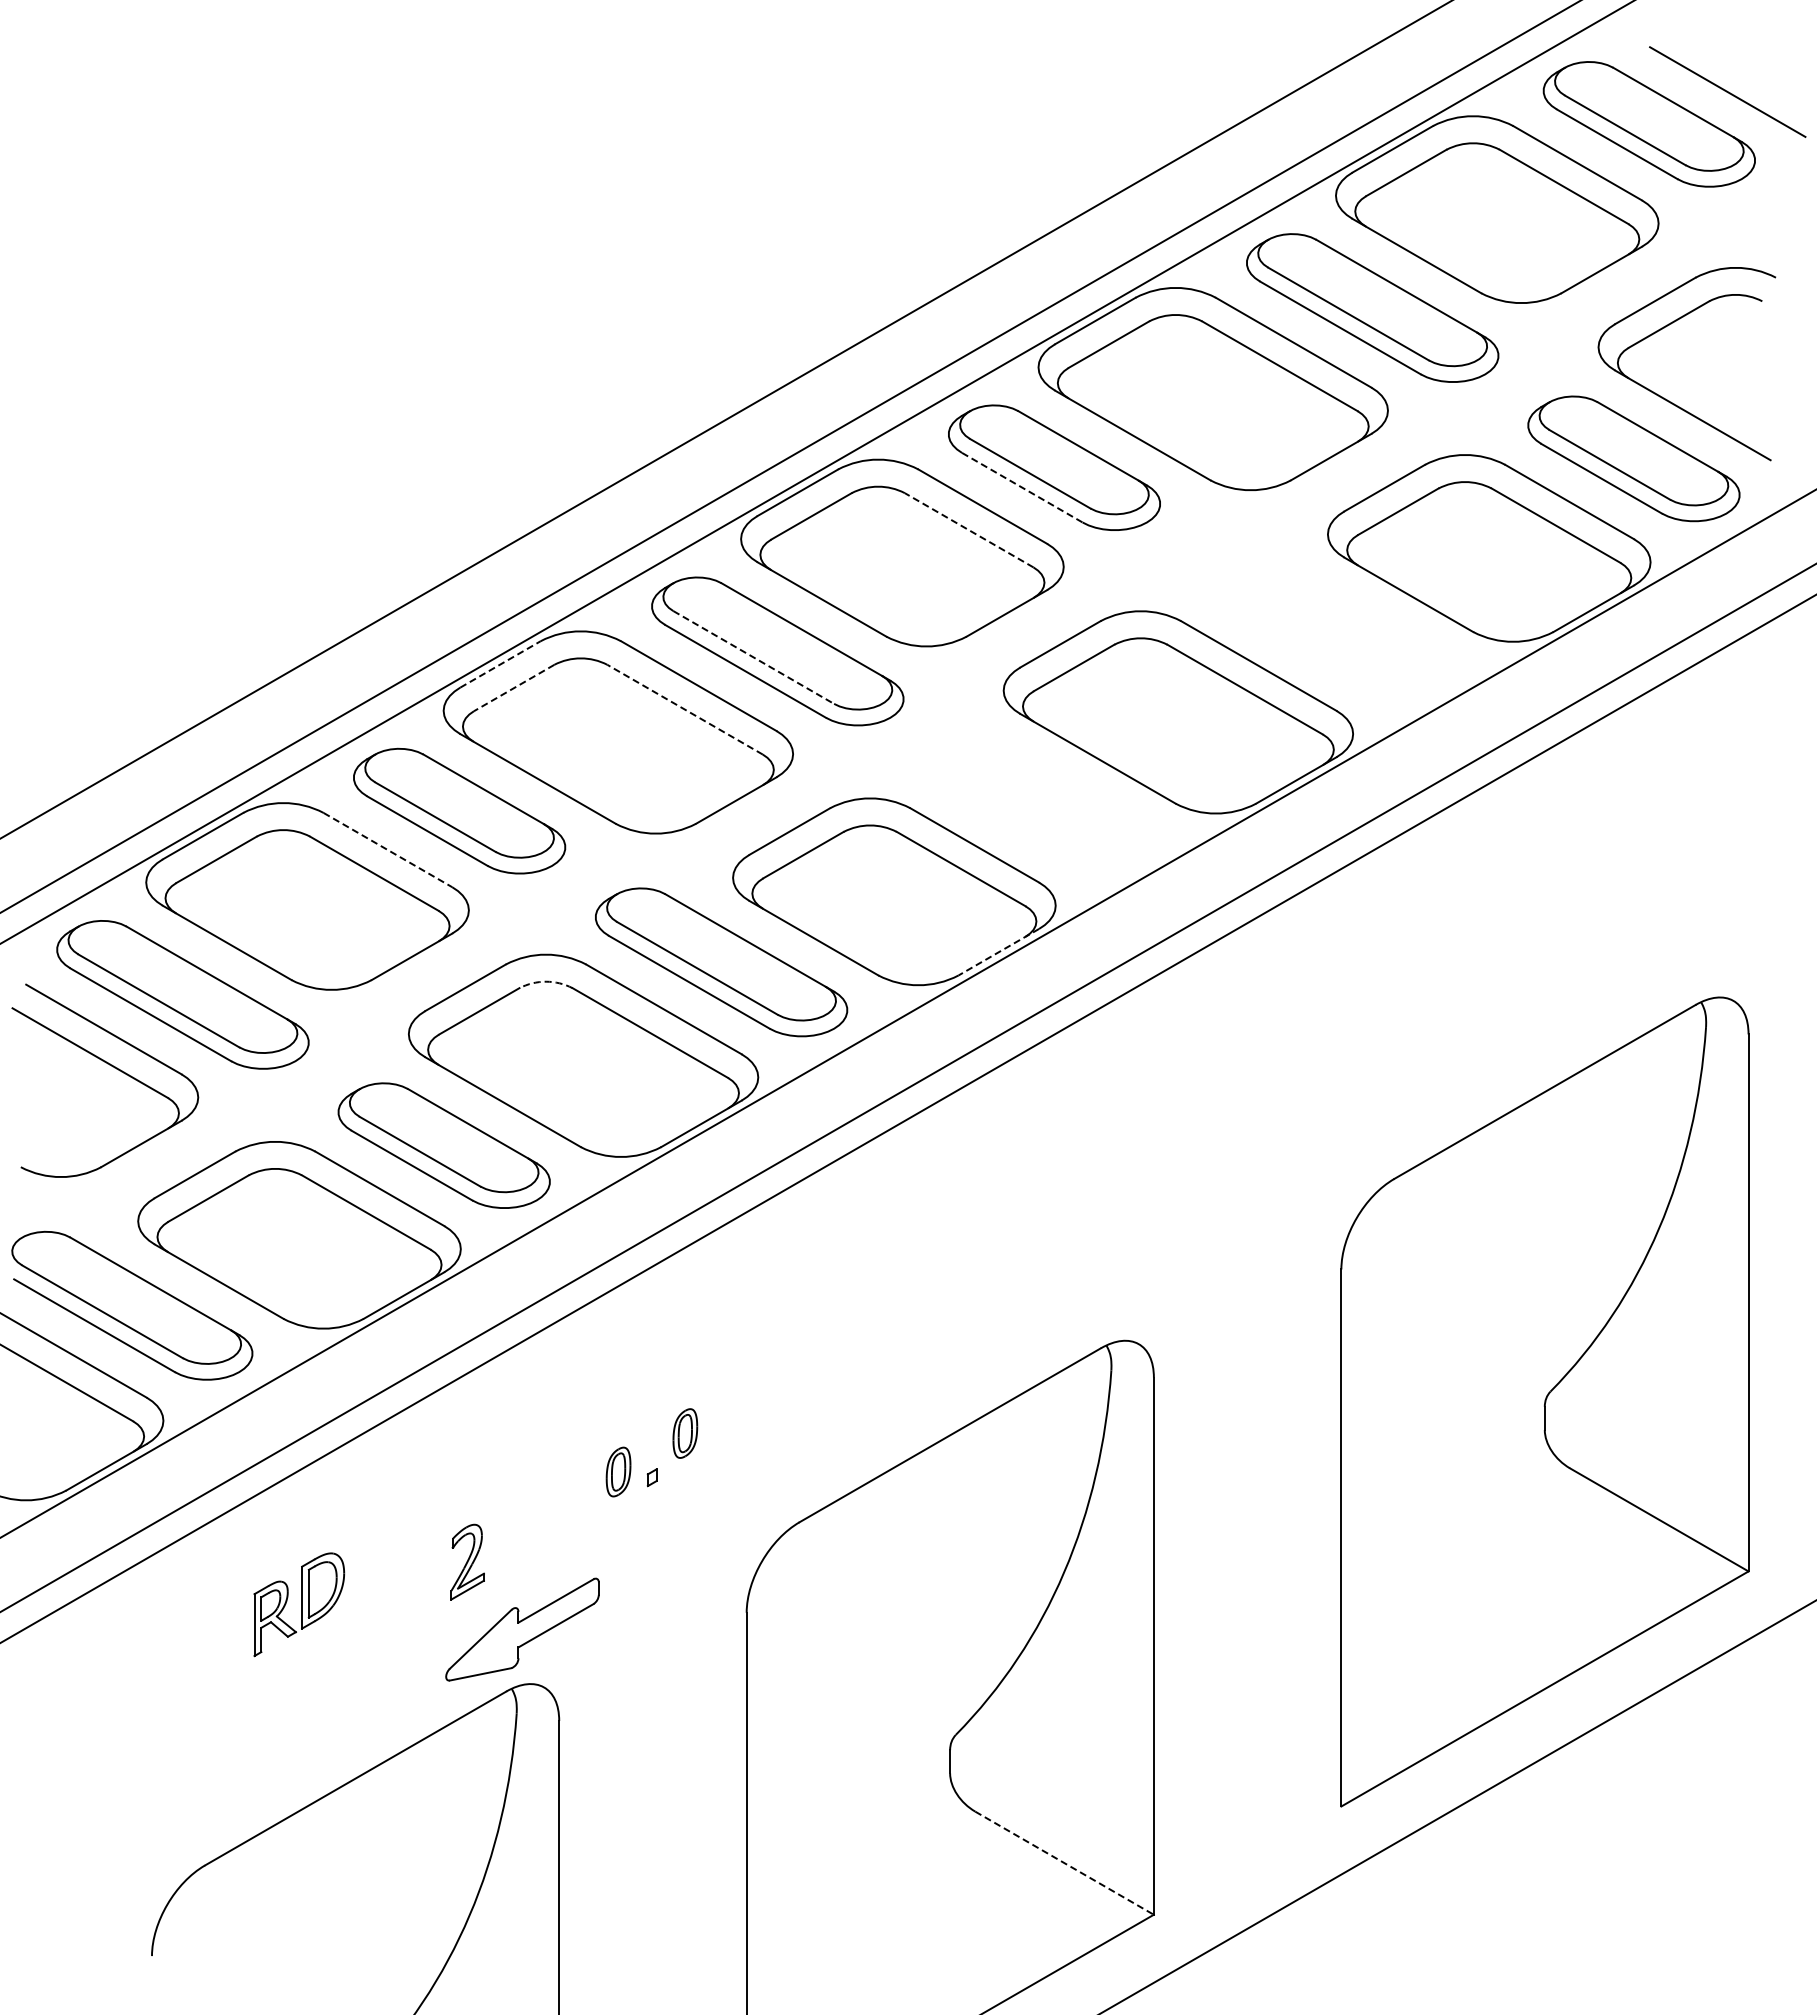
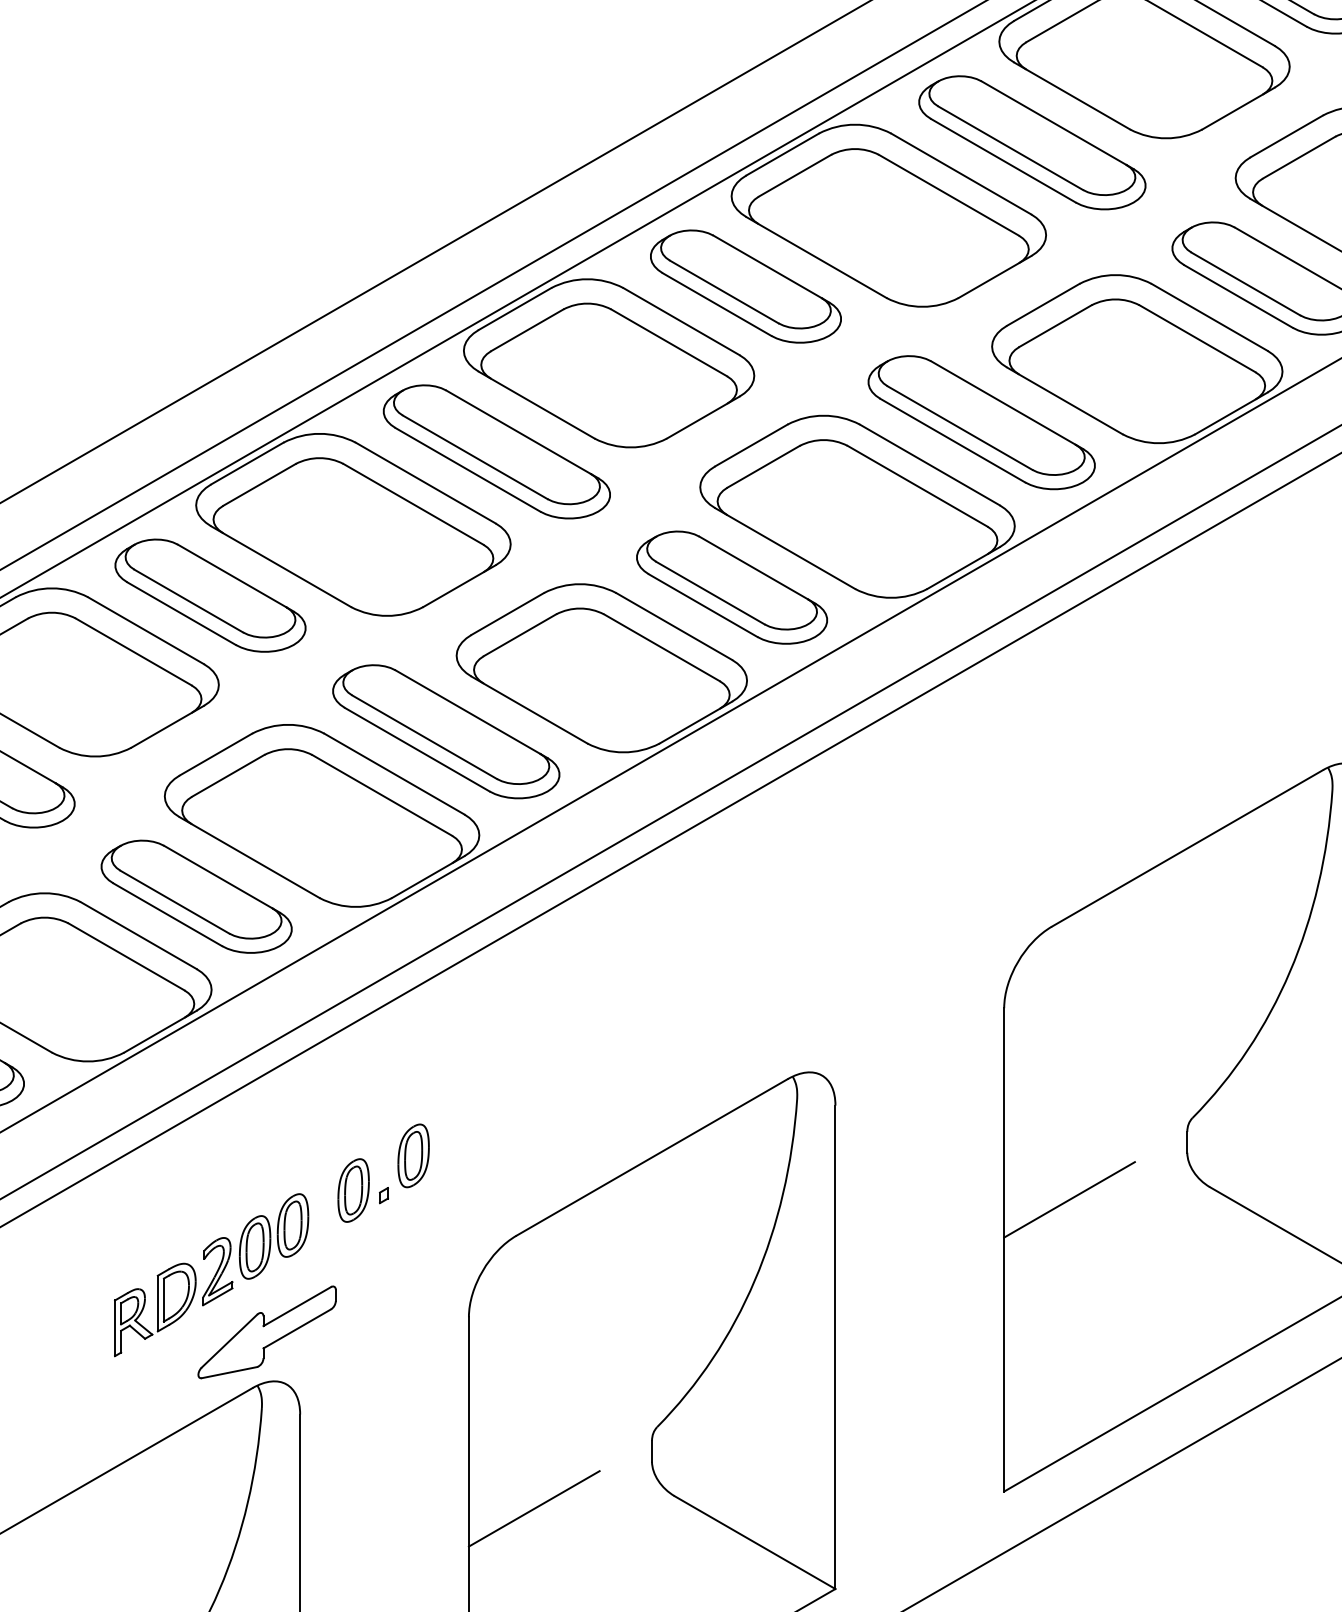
line: (1022, 487) -> (717, 304), dashed -> solid
line: (968, 530) -> (668, 343), dashed -> solid
part: (1315, 618) -> (980, 422), added
line: (753, 657) -> (475, 457), dashed -> solid
line: (500, 664) -> (247, 463), dashed -> solid
line: (513, 688) -> (259, 485), dashed -> solid
line: (685, 709) -> (413, 504), dashed -> solid
part: (1038, 802) -> (731, 587), added
line: (388, 850) -> (146, 631), dashed -> solid
line: (998, 952) -> (695, 722), dashed -> solid
arc: (546, 981) -> (288, 748), dashed -> solid
part: (685, 1433) -> (413, 1155), size x1.43
part: (618, 1471) -> (353, 1190), size x1.43
line: (1413, 1482) -> (1069, 1199), added
part: (530, 1522) -> (274, 1235), added
part: (299, 1604) -> (155, 1309), moved
line: (818, 1825) -> (533, 1508), added
line: (1065, 1863) -> (755, 1542), dashed -> solid

